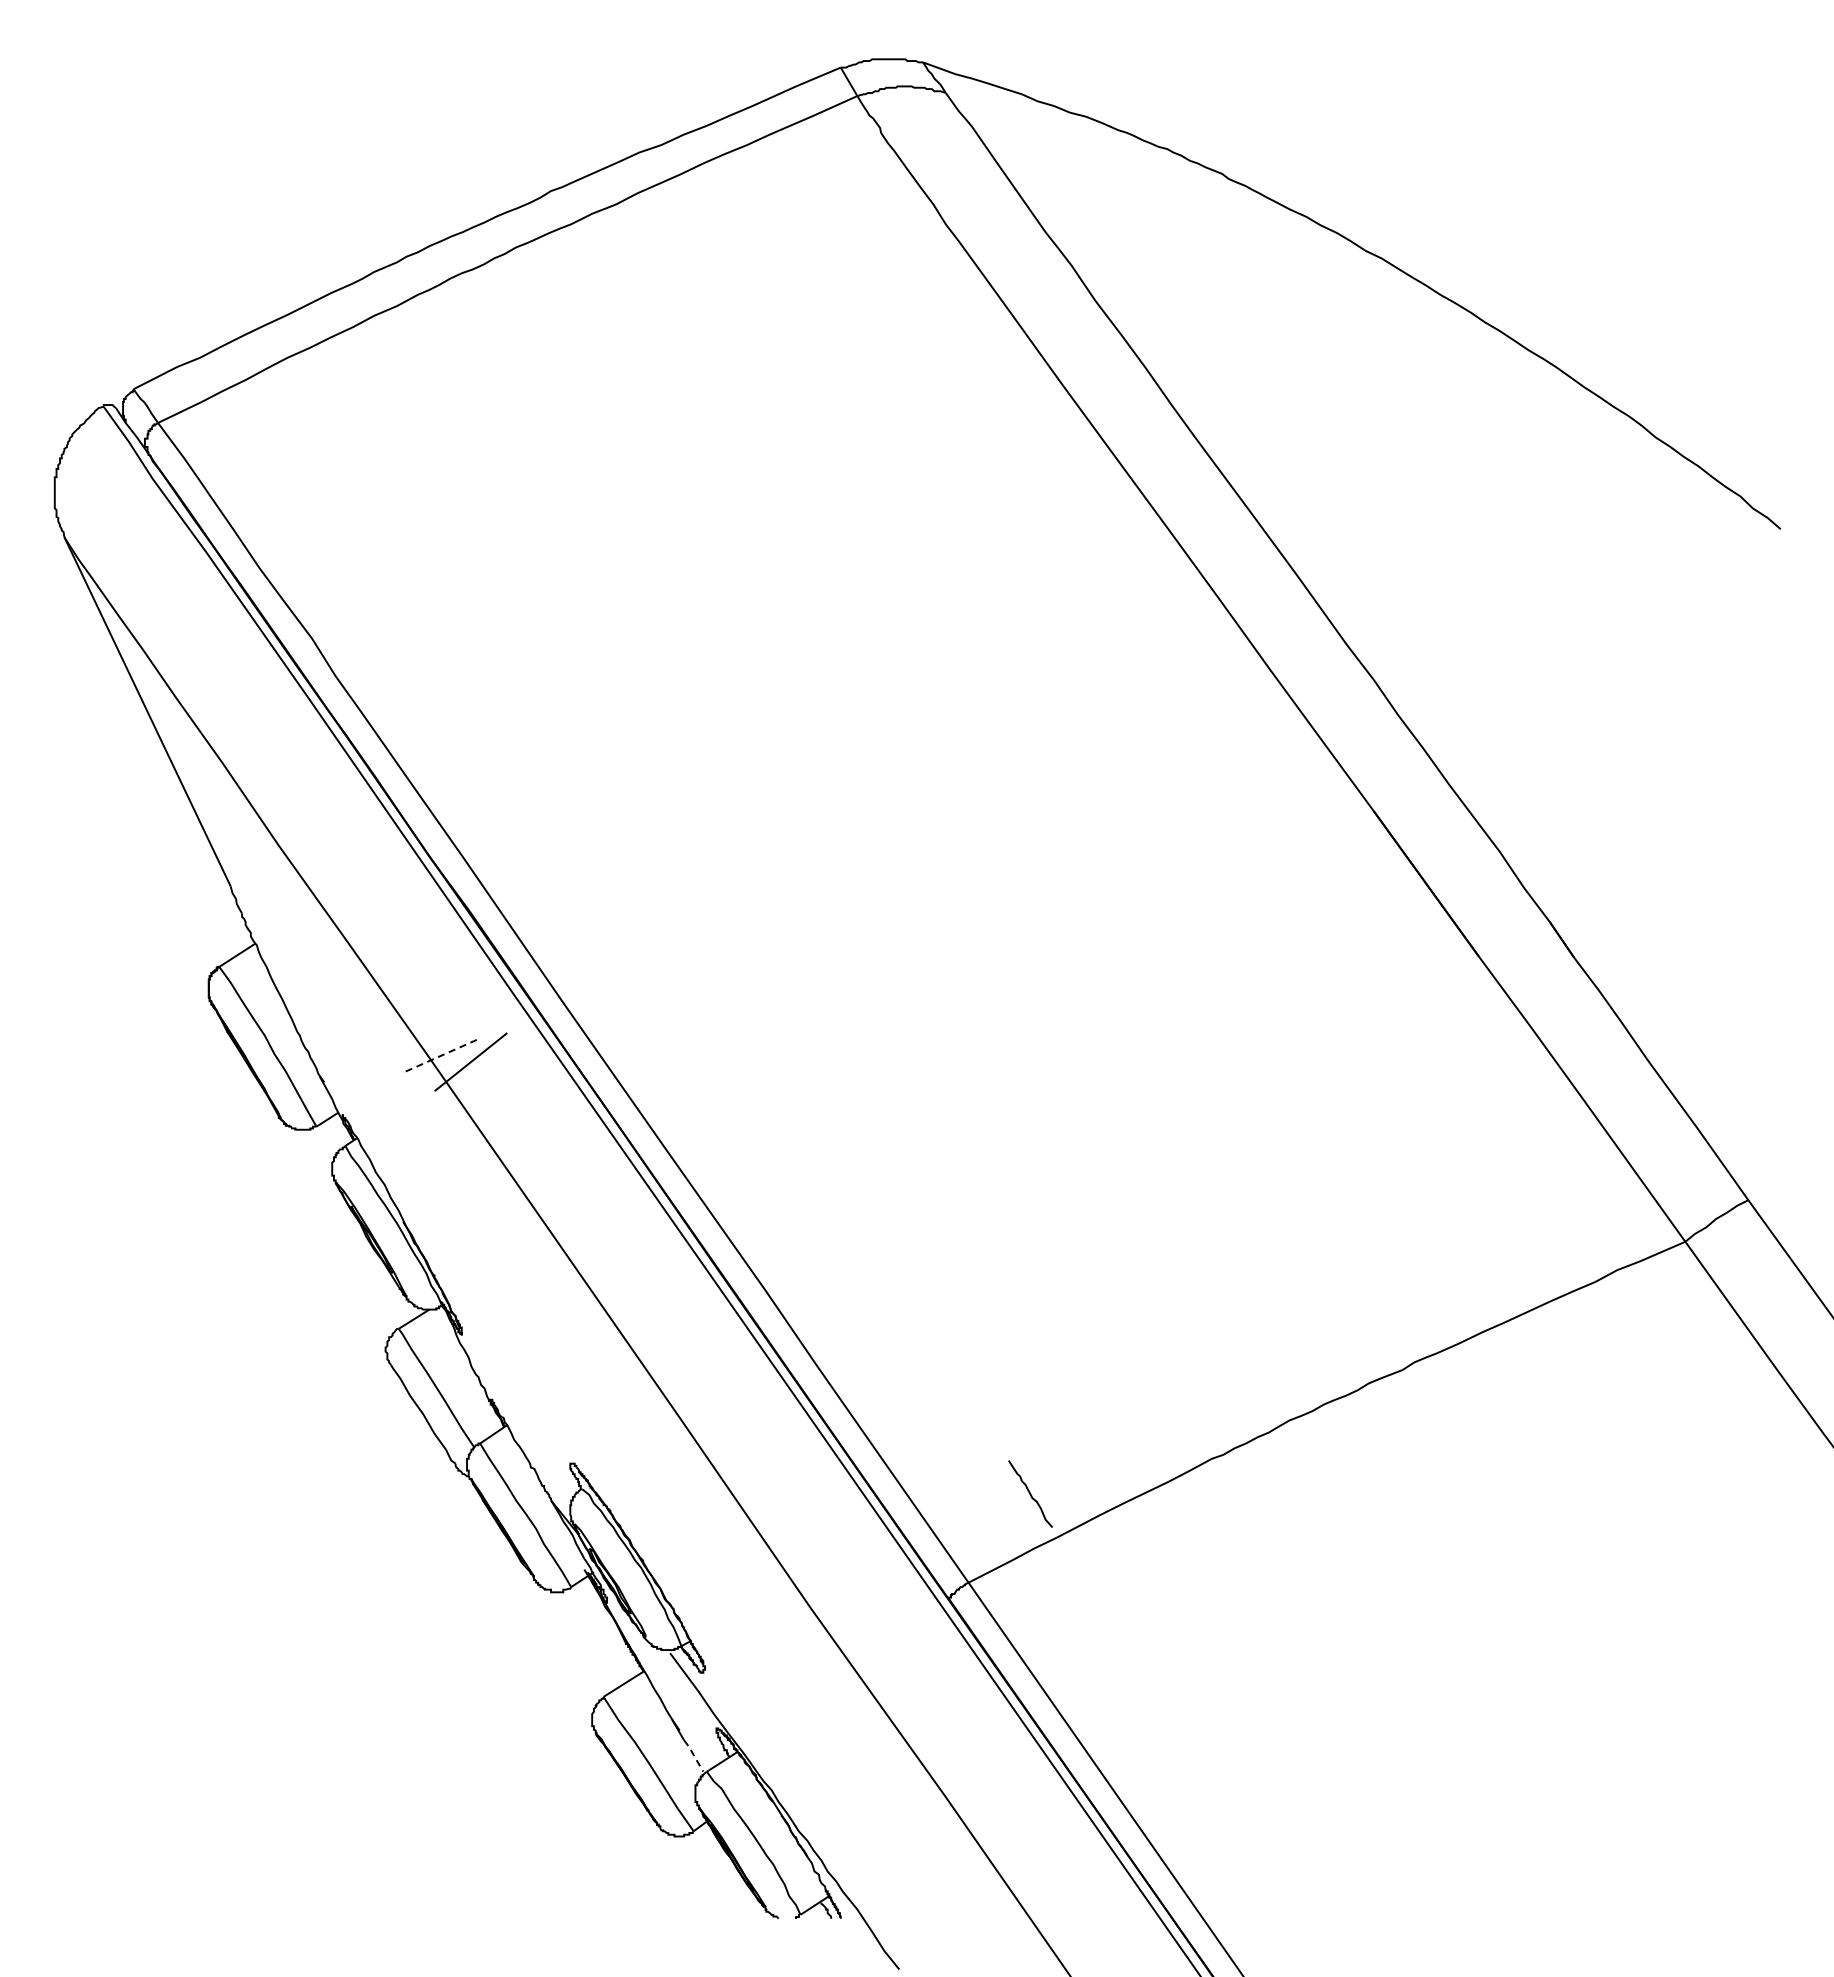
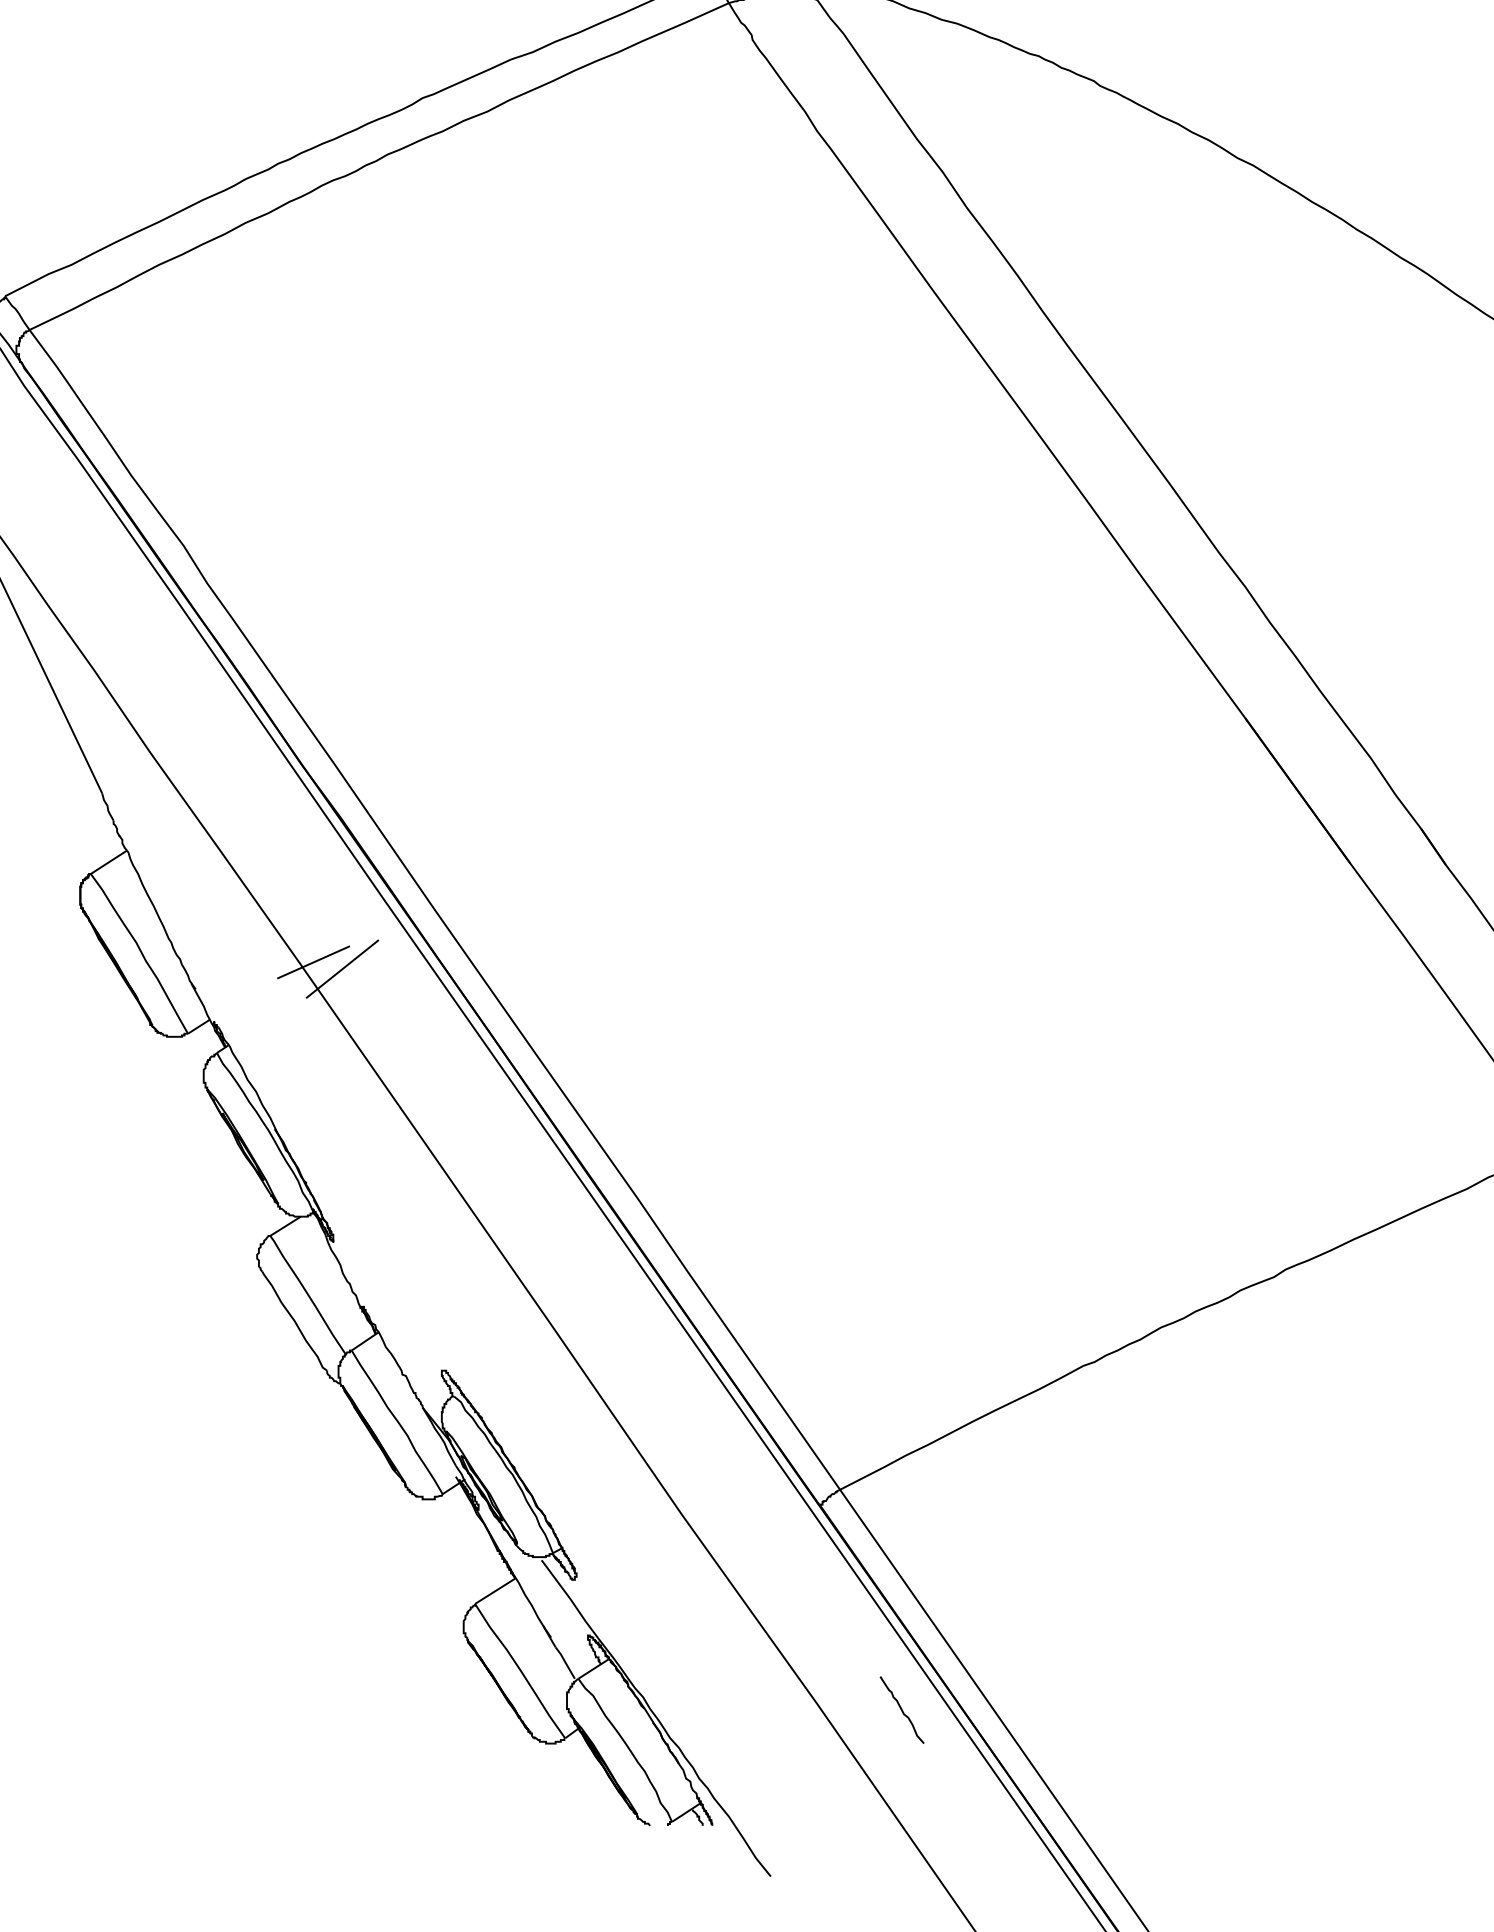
line: (442, 1055) -> (314, 962), dashed -> solid
curve: (1030, 1493) -> (902, 1709), moved
line: (693, 1755) -> (565, 1662), dashed -> solid

